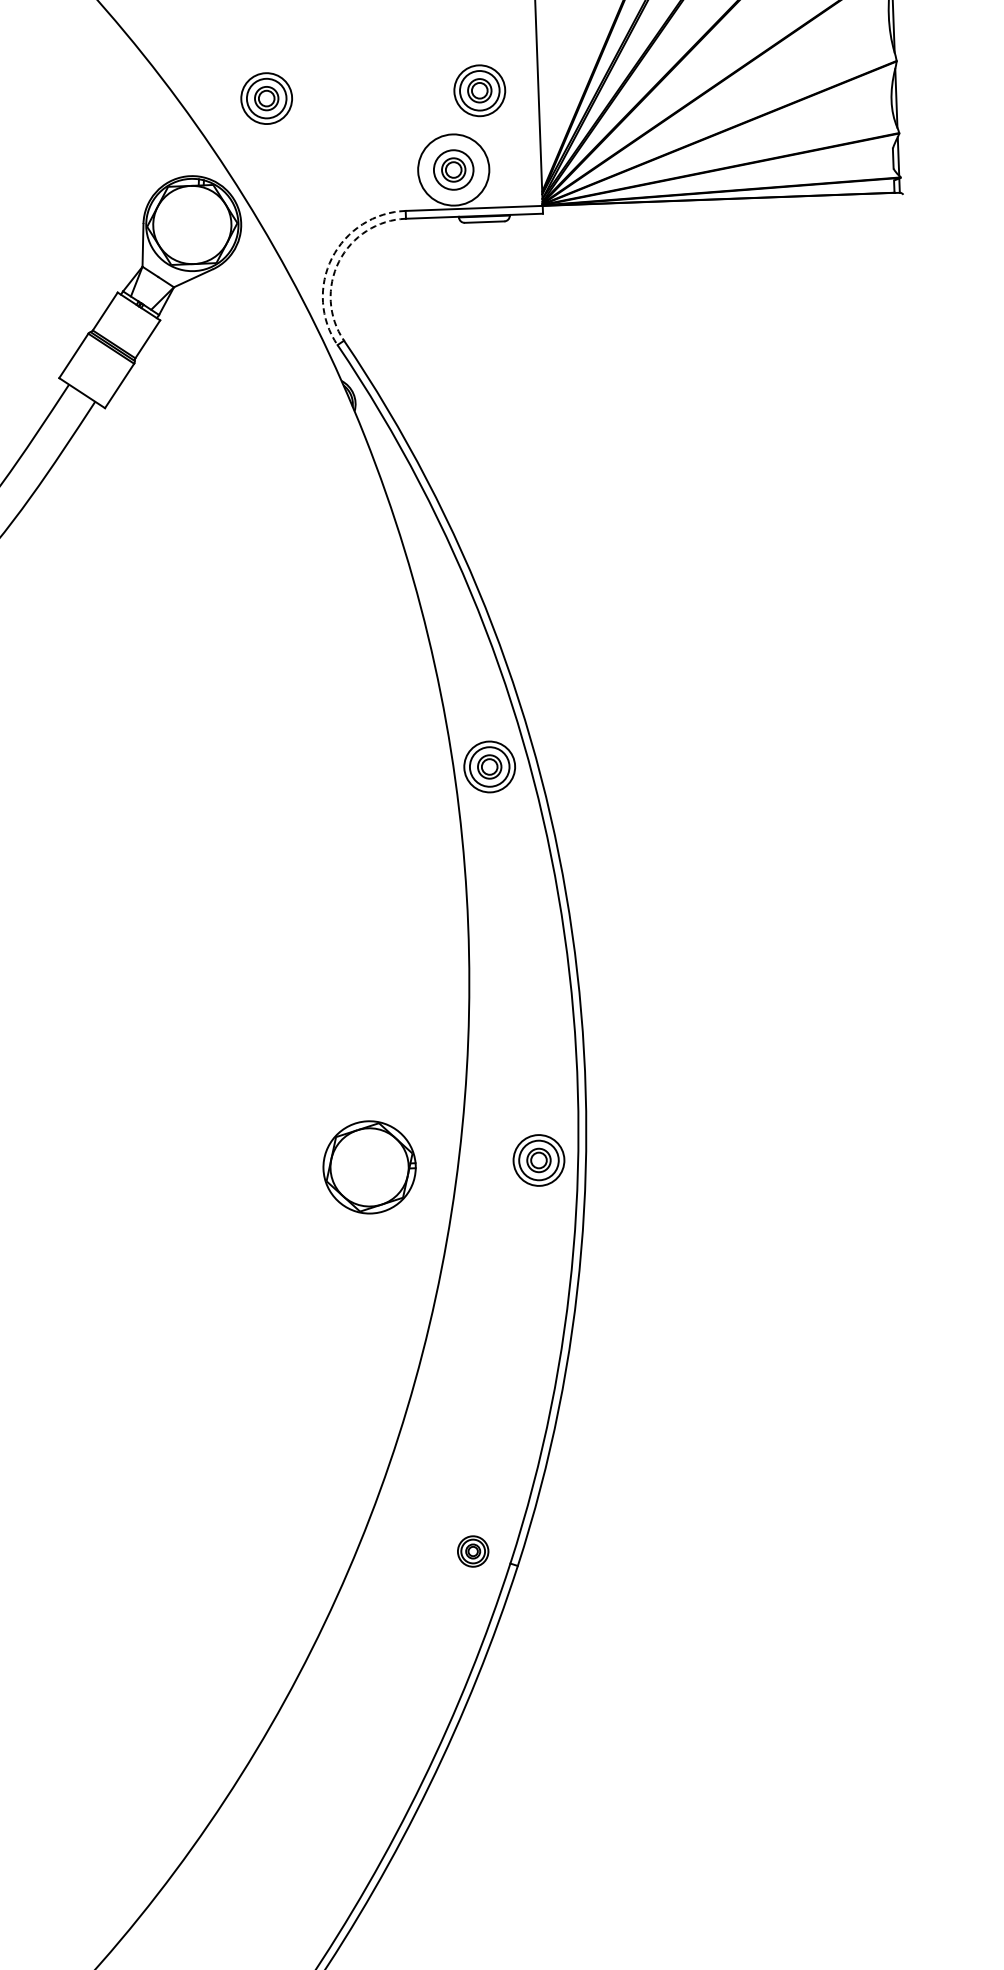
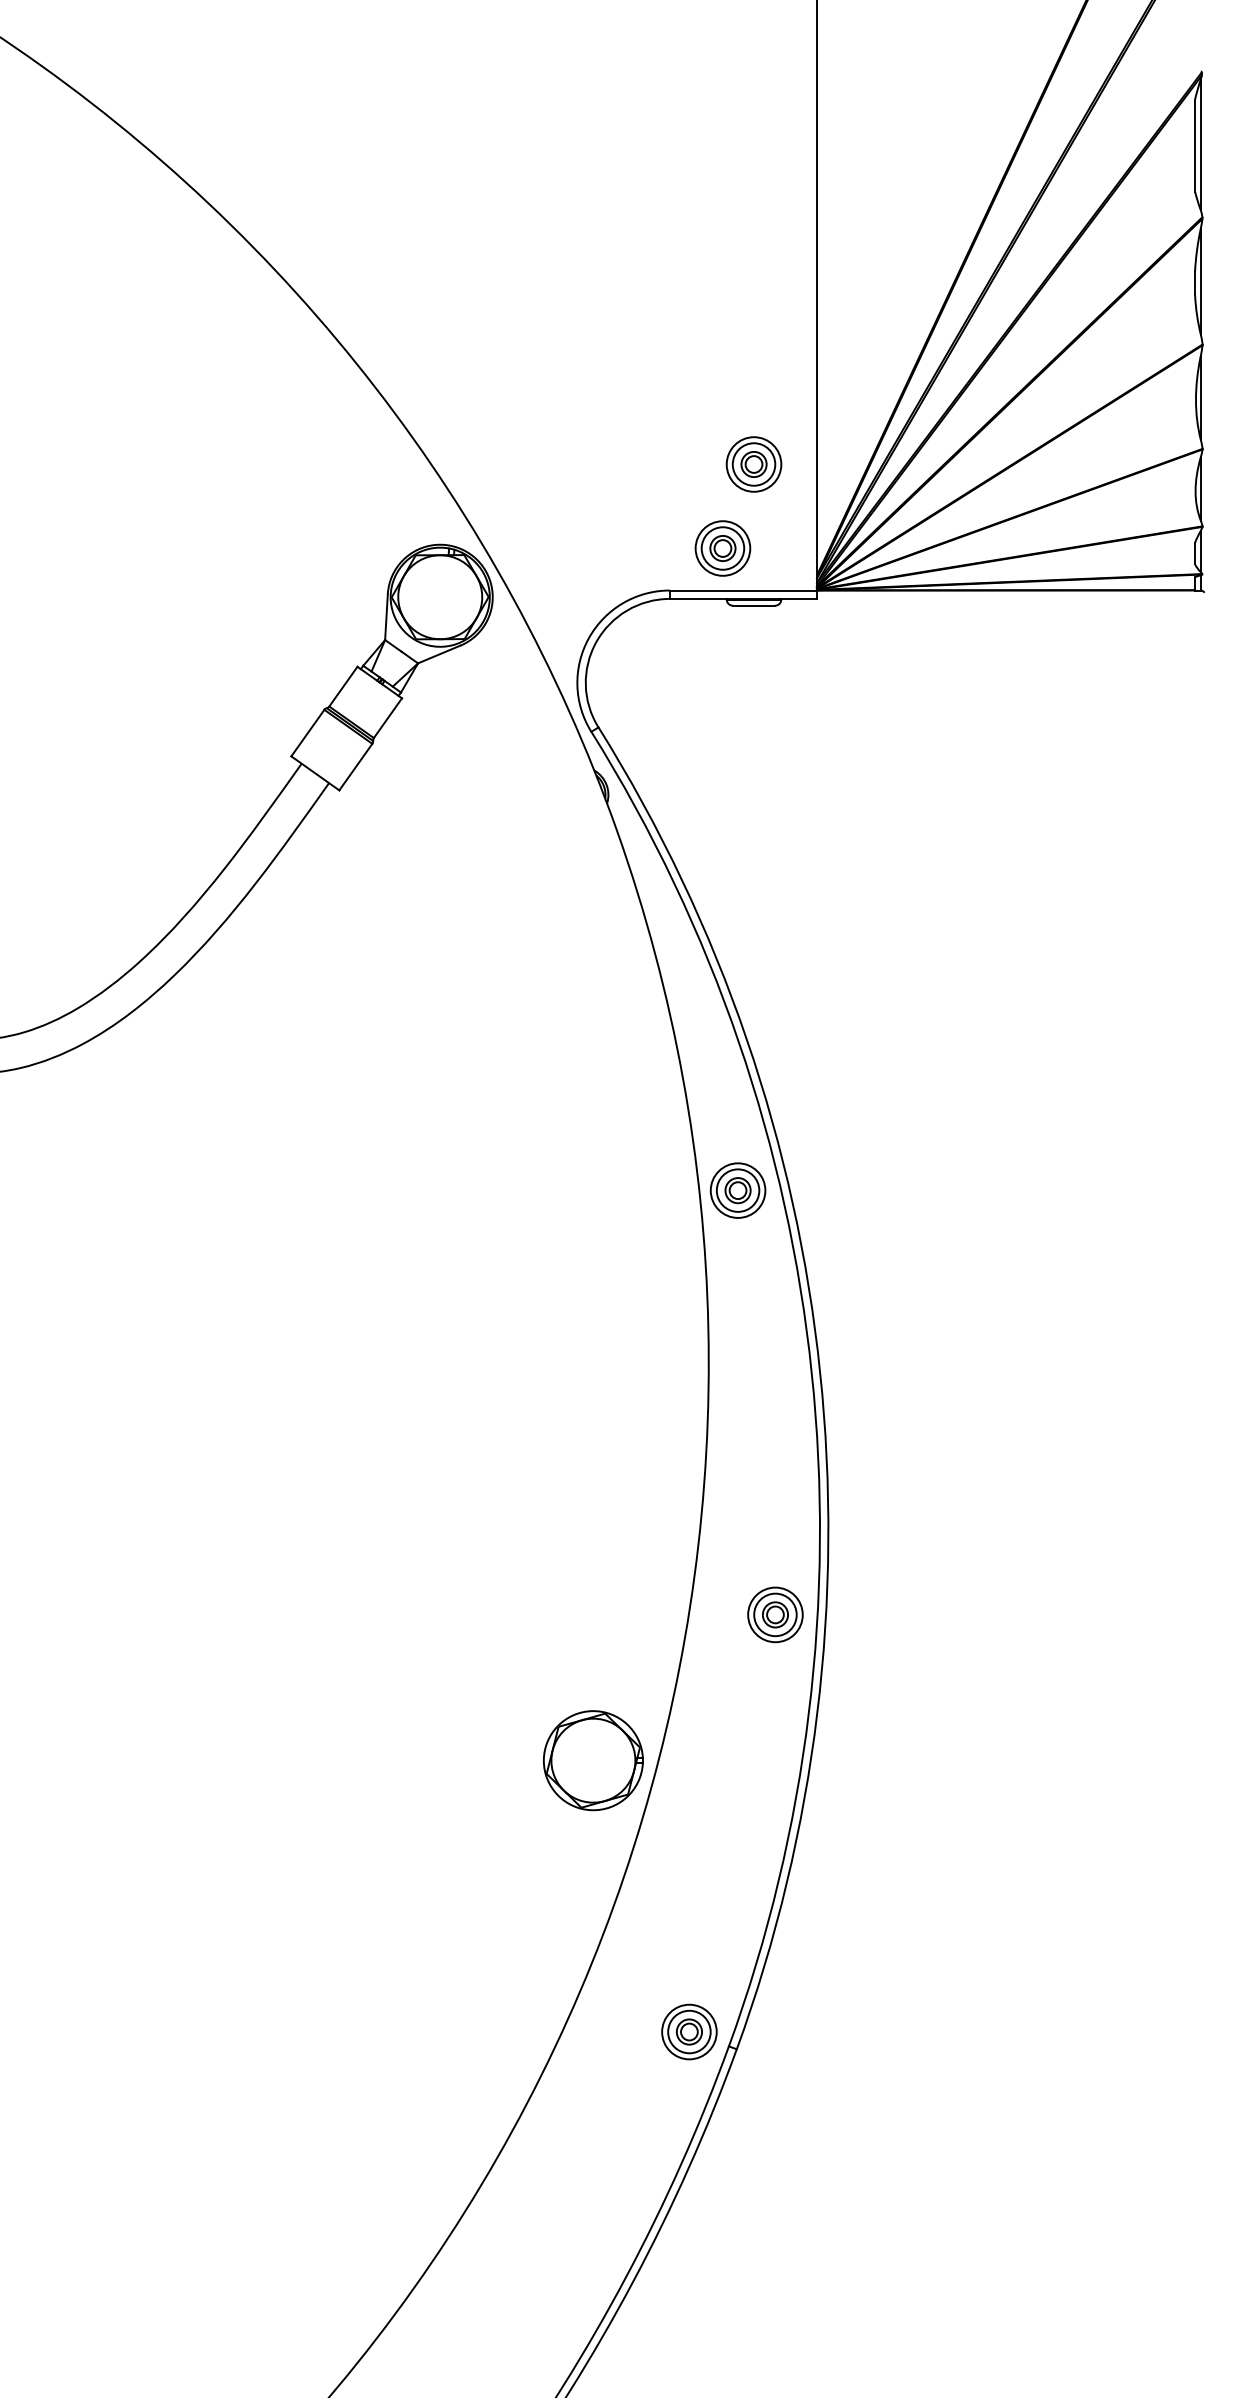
part: (266, 98) -> (524, 464), removed
circle: (453, 170) -> (722, 548), size x0.71
arc: (331, 258) -> (588, 638), dashed -> solid
arc: (339, 261) -> (596, 642), dashed -> solid
part: (369, 1167) -> (593, 1760), moved
part: (473, 1551) -> (689, 2031), size x1.67

